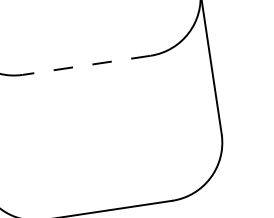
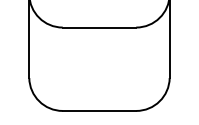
line: (86, 65) -> (99, 27), dashed -> solid

